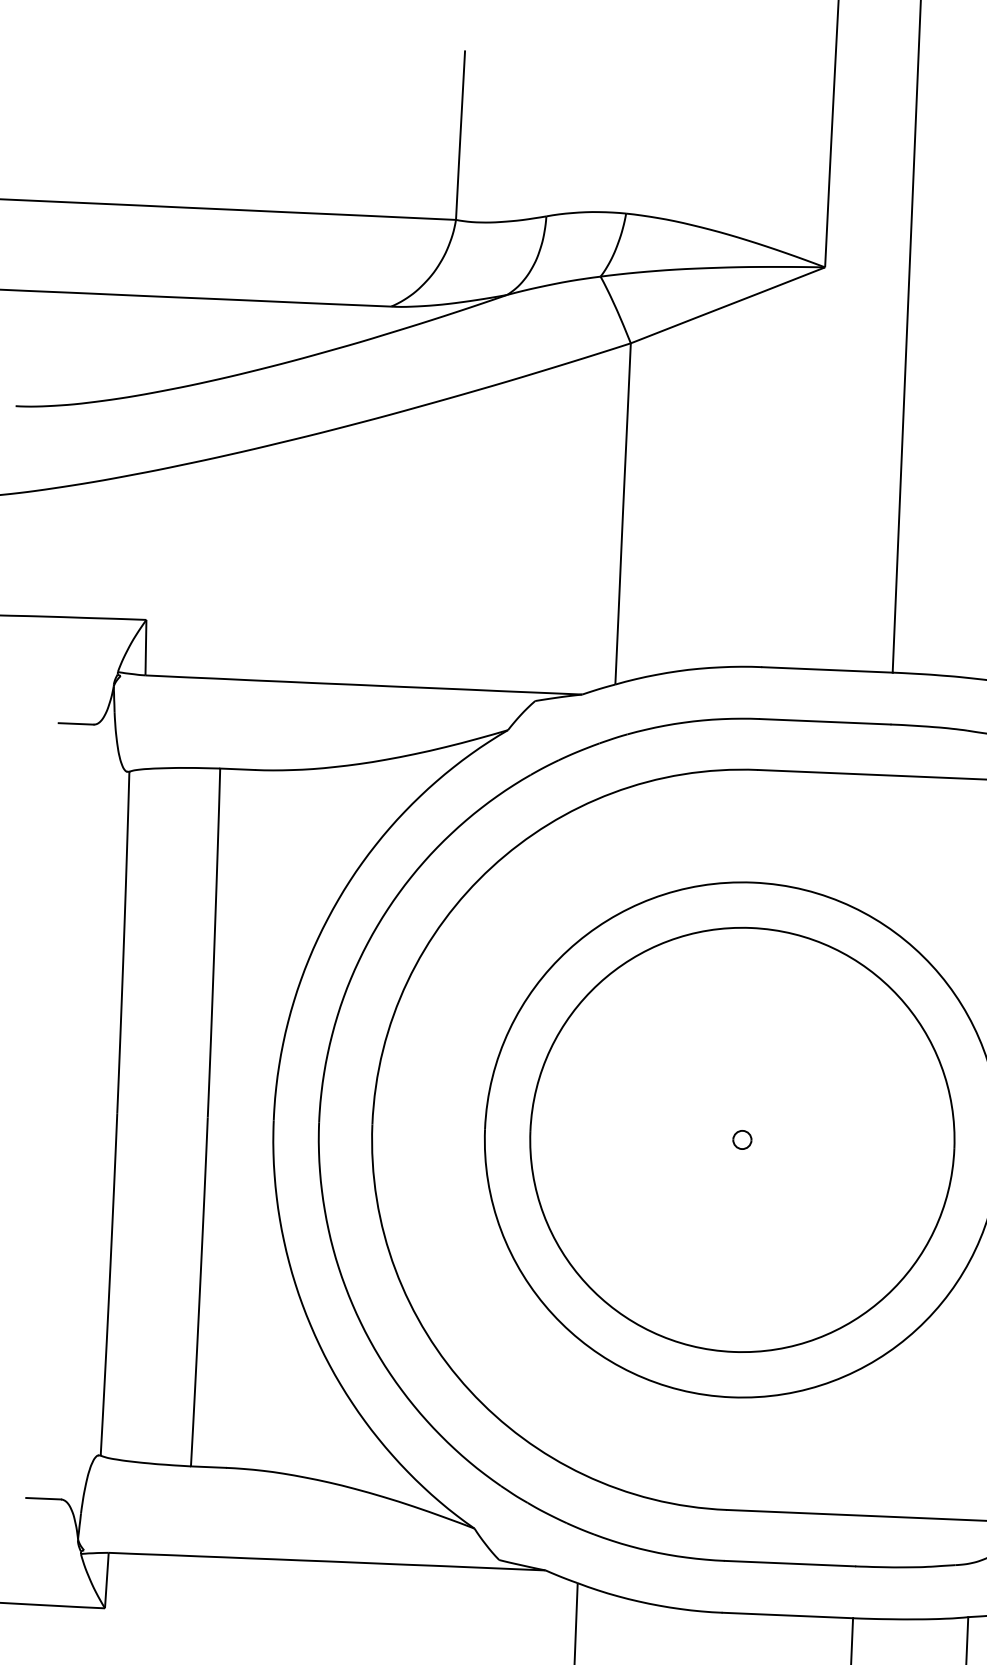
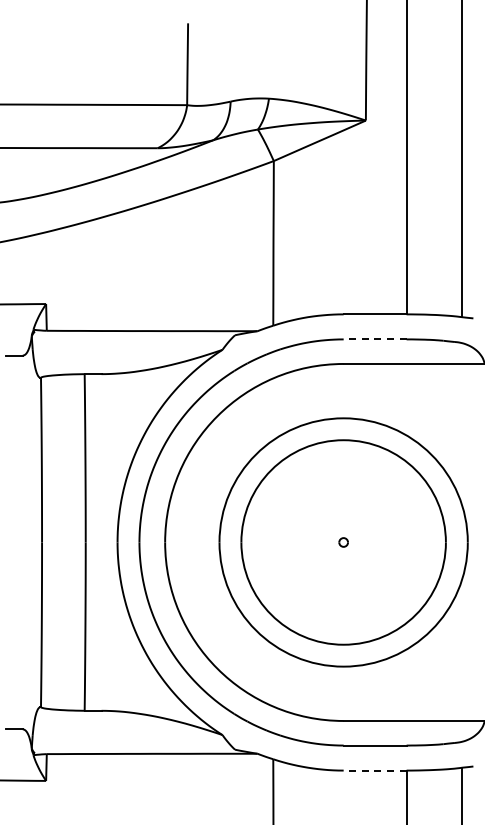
line: (823, 721) -> (374, 339), solid -> dashed
line: (786, 1615) -> (374, 770), solid -> dashed

